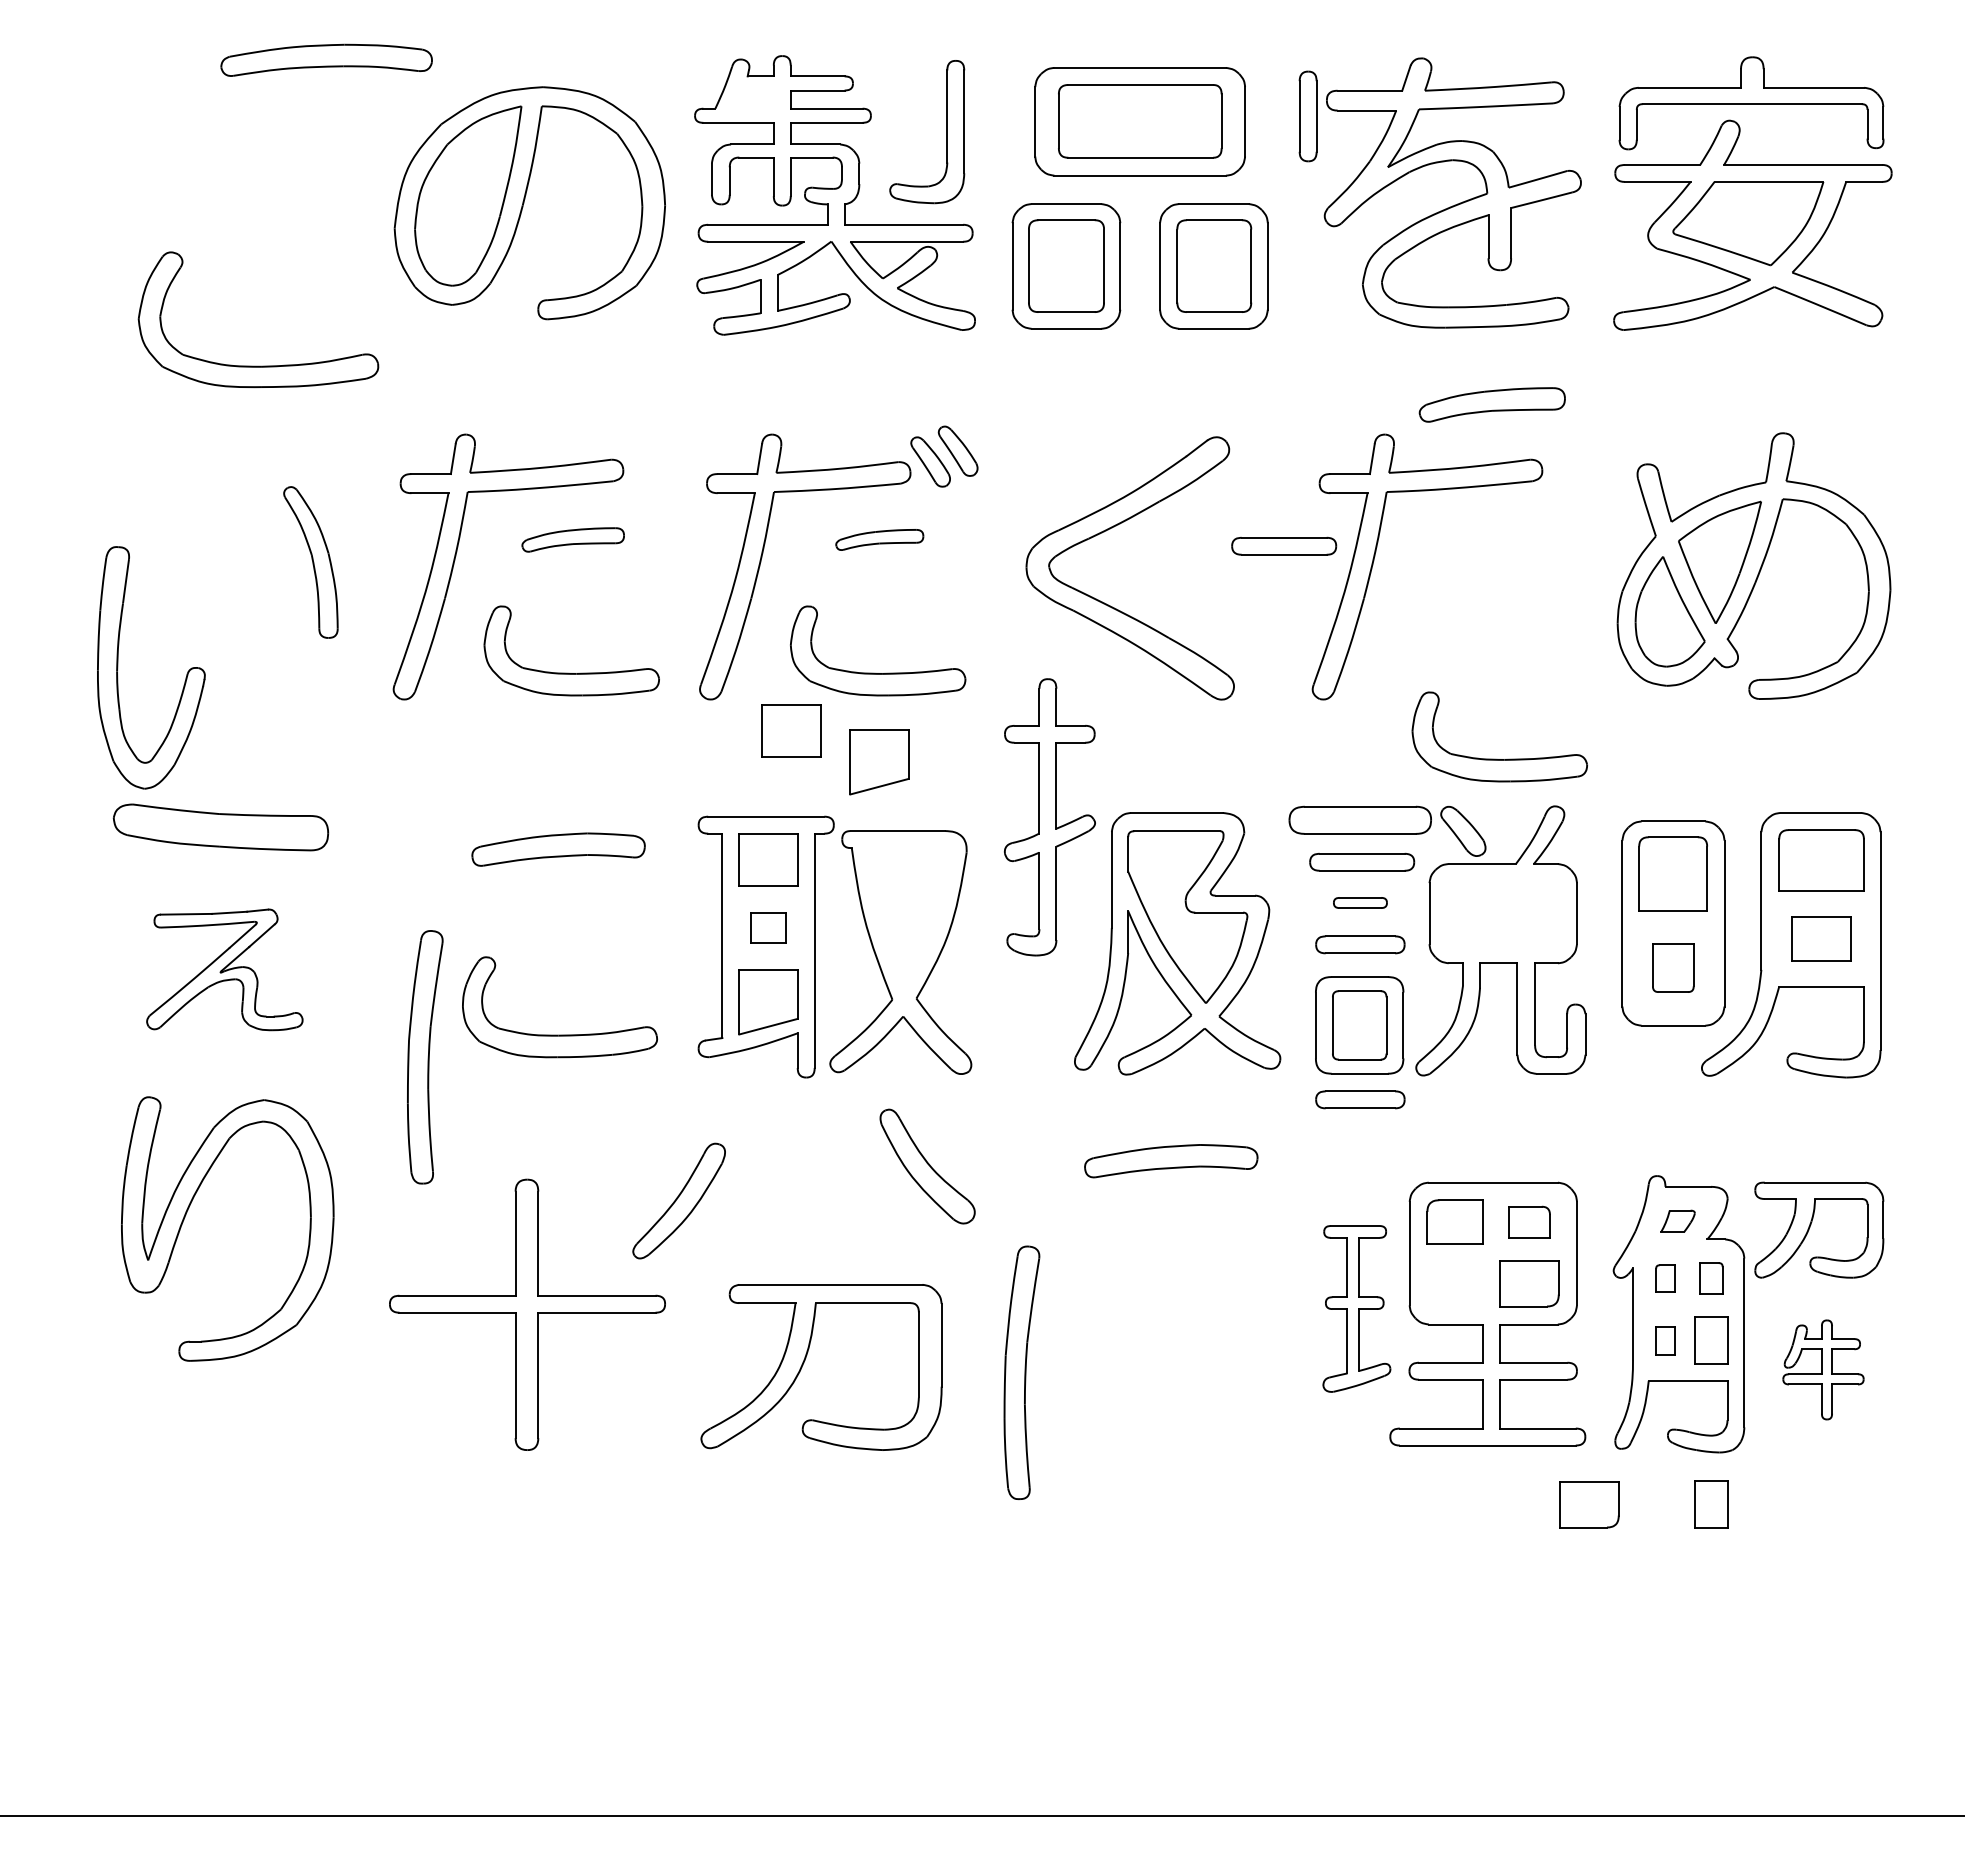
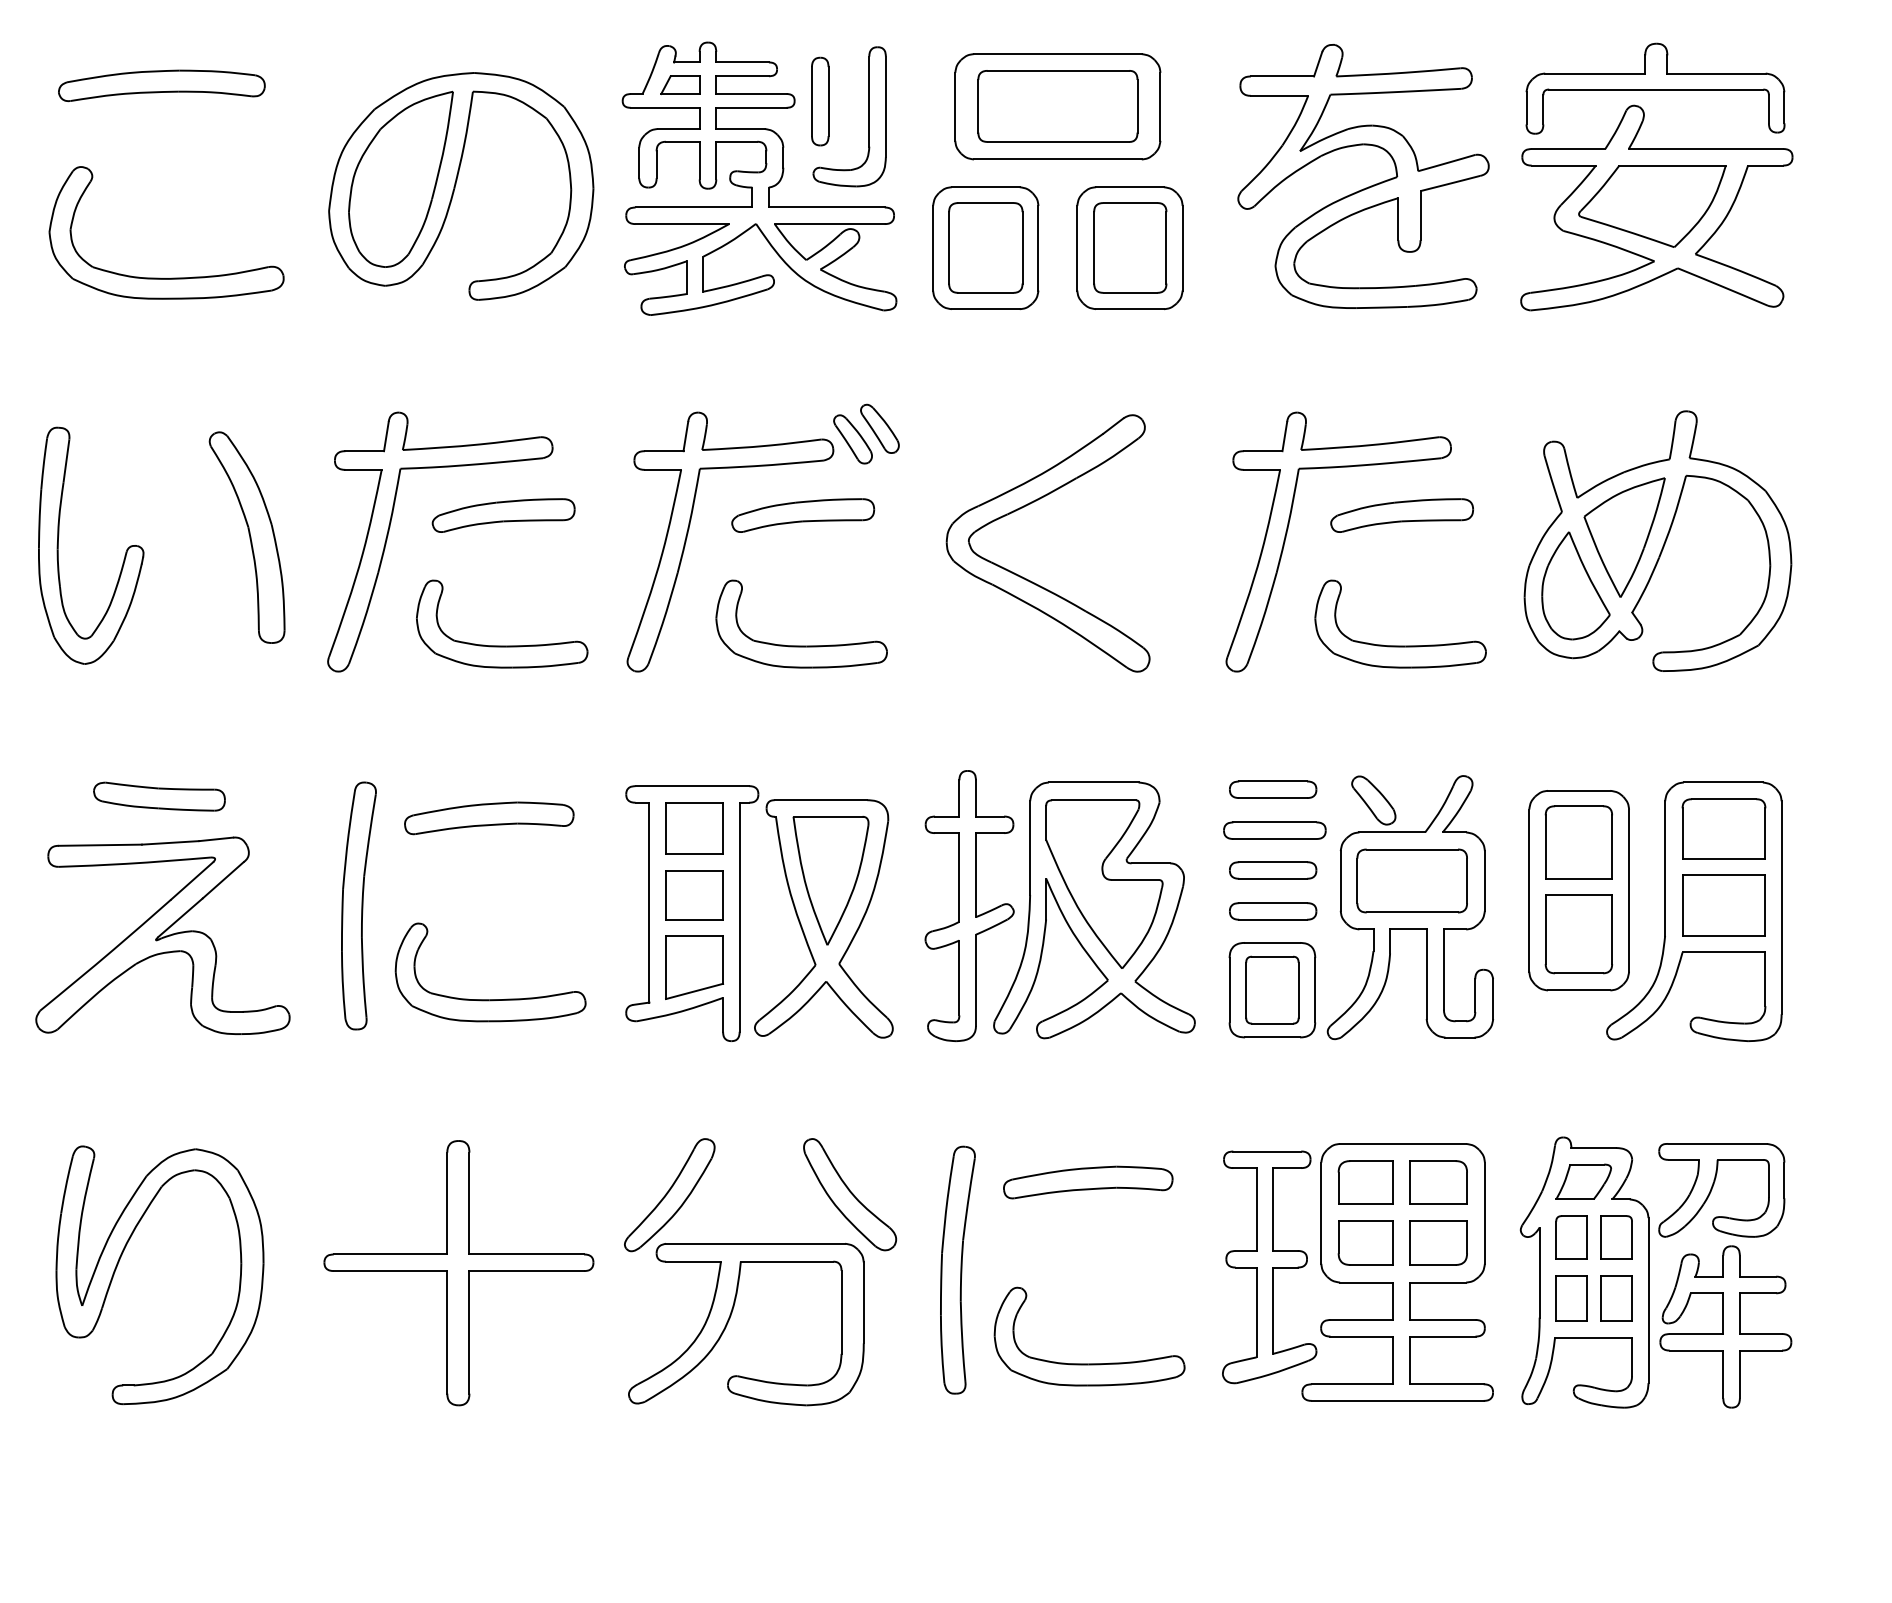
part: (326, 59) -> (161, 85), moved
part: (753, 99) -> (679, 85), added
part: (1307, 116) -> (819, 101), moved
part: (258, 365) -> (166, 277), moved
part: (1491, 404) -> (1401, 515), moved
part: (572, 539) -> (502, 515), size x1.43
part: (879, 539) -> (803, 515), size x1.67
part: (1284, 545) -> (1198, 521), removed
part: (310, 562) -> (246, 537), size x1.43
part: (118, 667) -> (59, 545), moved
part: (791, 730) -> (716, 701), removed
part: (1497, 758) -> (1398, 645), moved
part: (879, 762) -> (803, 733), removed
part: (1049, 817) -> (969, 906), moved
part: (1360, 820) -> (1273, 789), size x0.62
part: (221, 827) -> (159, 796), size x0.62
part: (1360, 902) -> (1273, 870), size x1.67
part: (908, 913) -> (831, 880), added
part: (1502, 913) -> (1412, 880), added
part: (768, 927) -> (694, 894), size x1.67
part: (1821, 938) -> (1723, 905), size x1.43
part: (1673, 967) -> (1579, 933), size x1.67
part: (224, 969) -> (162, 935), size x1.67
part: (425, 1057) -> (359, 906), moved
part: (1360, 1099) -> (1273, 1062), removed
part: (1171, 1161) -> (1088, 1182), moved
part: (927, 1166) -> (849, 1194), moved
part: (678, 1200) -> (669, 1194), moved
part: (189, 1208) -> (122, 1255), moved
part: (1677, 1220) -> (1583, 1180), size x1.67
part: (1529, 1221) -> (1438, 1181), size x1.43
part: (1665, 1278) -> (1571, 1237), size x1.67
part: (1711, 1278) -> (1616, 1237), size x1.43
part: (1454, 1283) -> (1365, 1242), added
part: (1356, 1308) -> (1269, 1266), size x1.43
part: (1665, 1340) -> (1571, 1298), size x1.67
part: (1823, 1369) -> (1725, 1326), size x1.67
part: (1021, 1372) -> (957, 1269), moved
part: (1172, 1407) -> (1089, 1363), added
part: (1589, 1504) -> (1497, 1458), removed
part: (1711, 1504) -> (1616, 1458), removed

